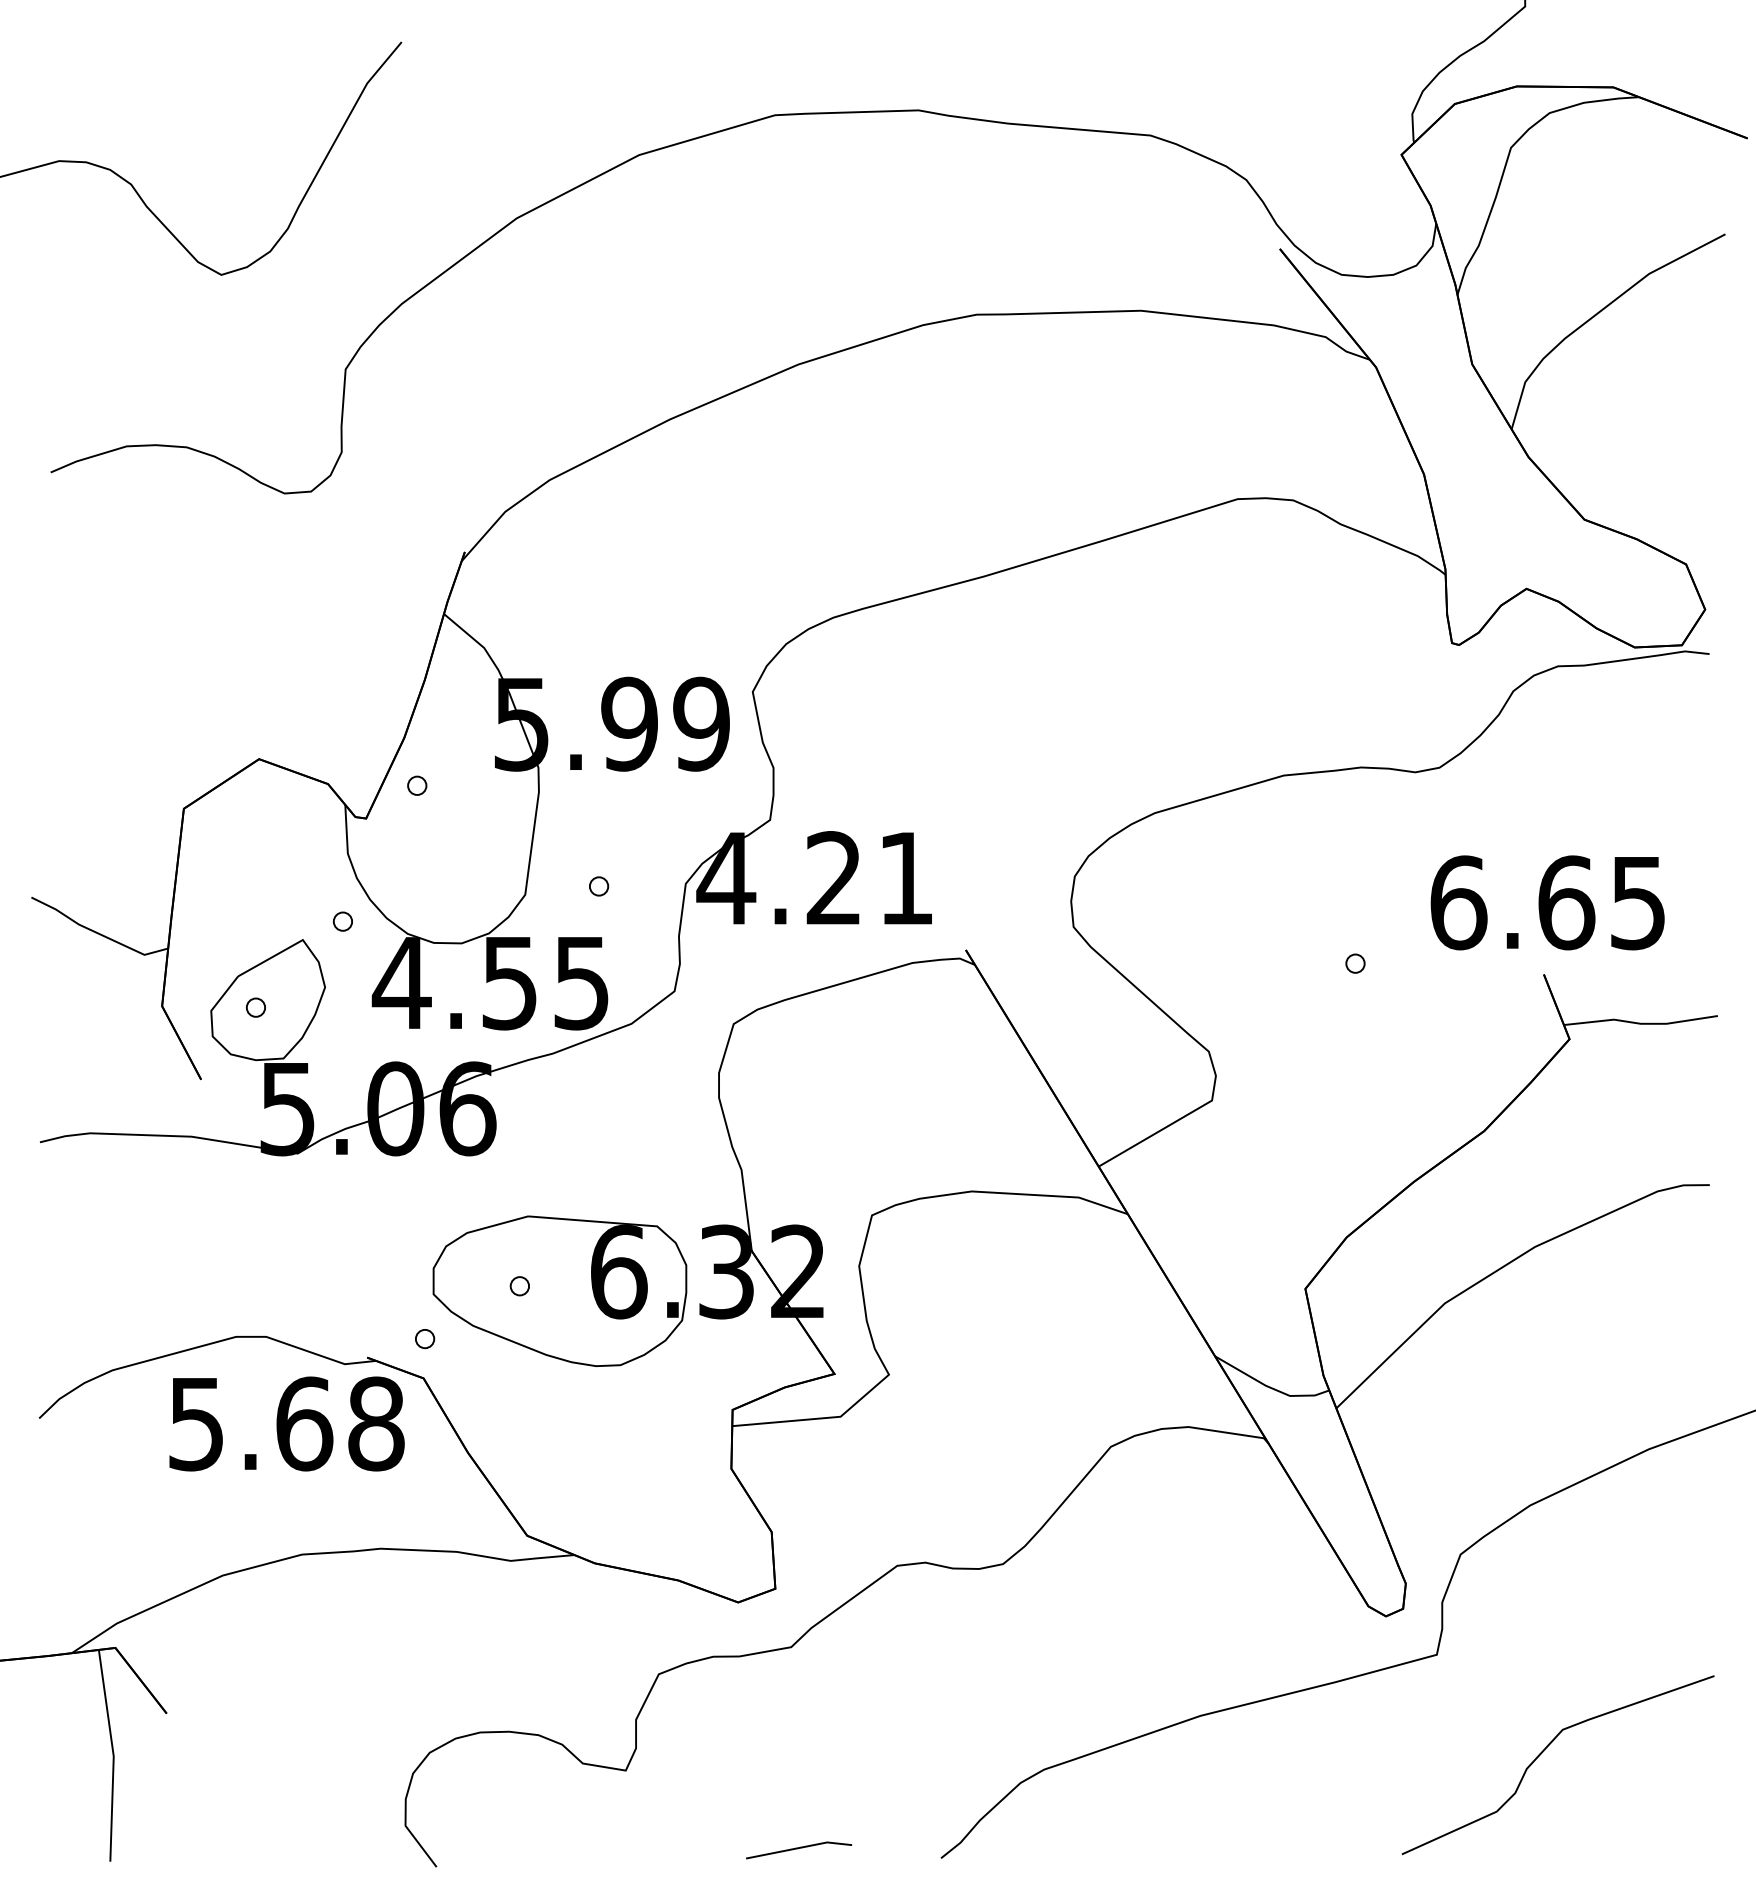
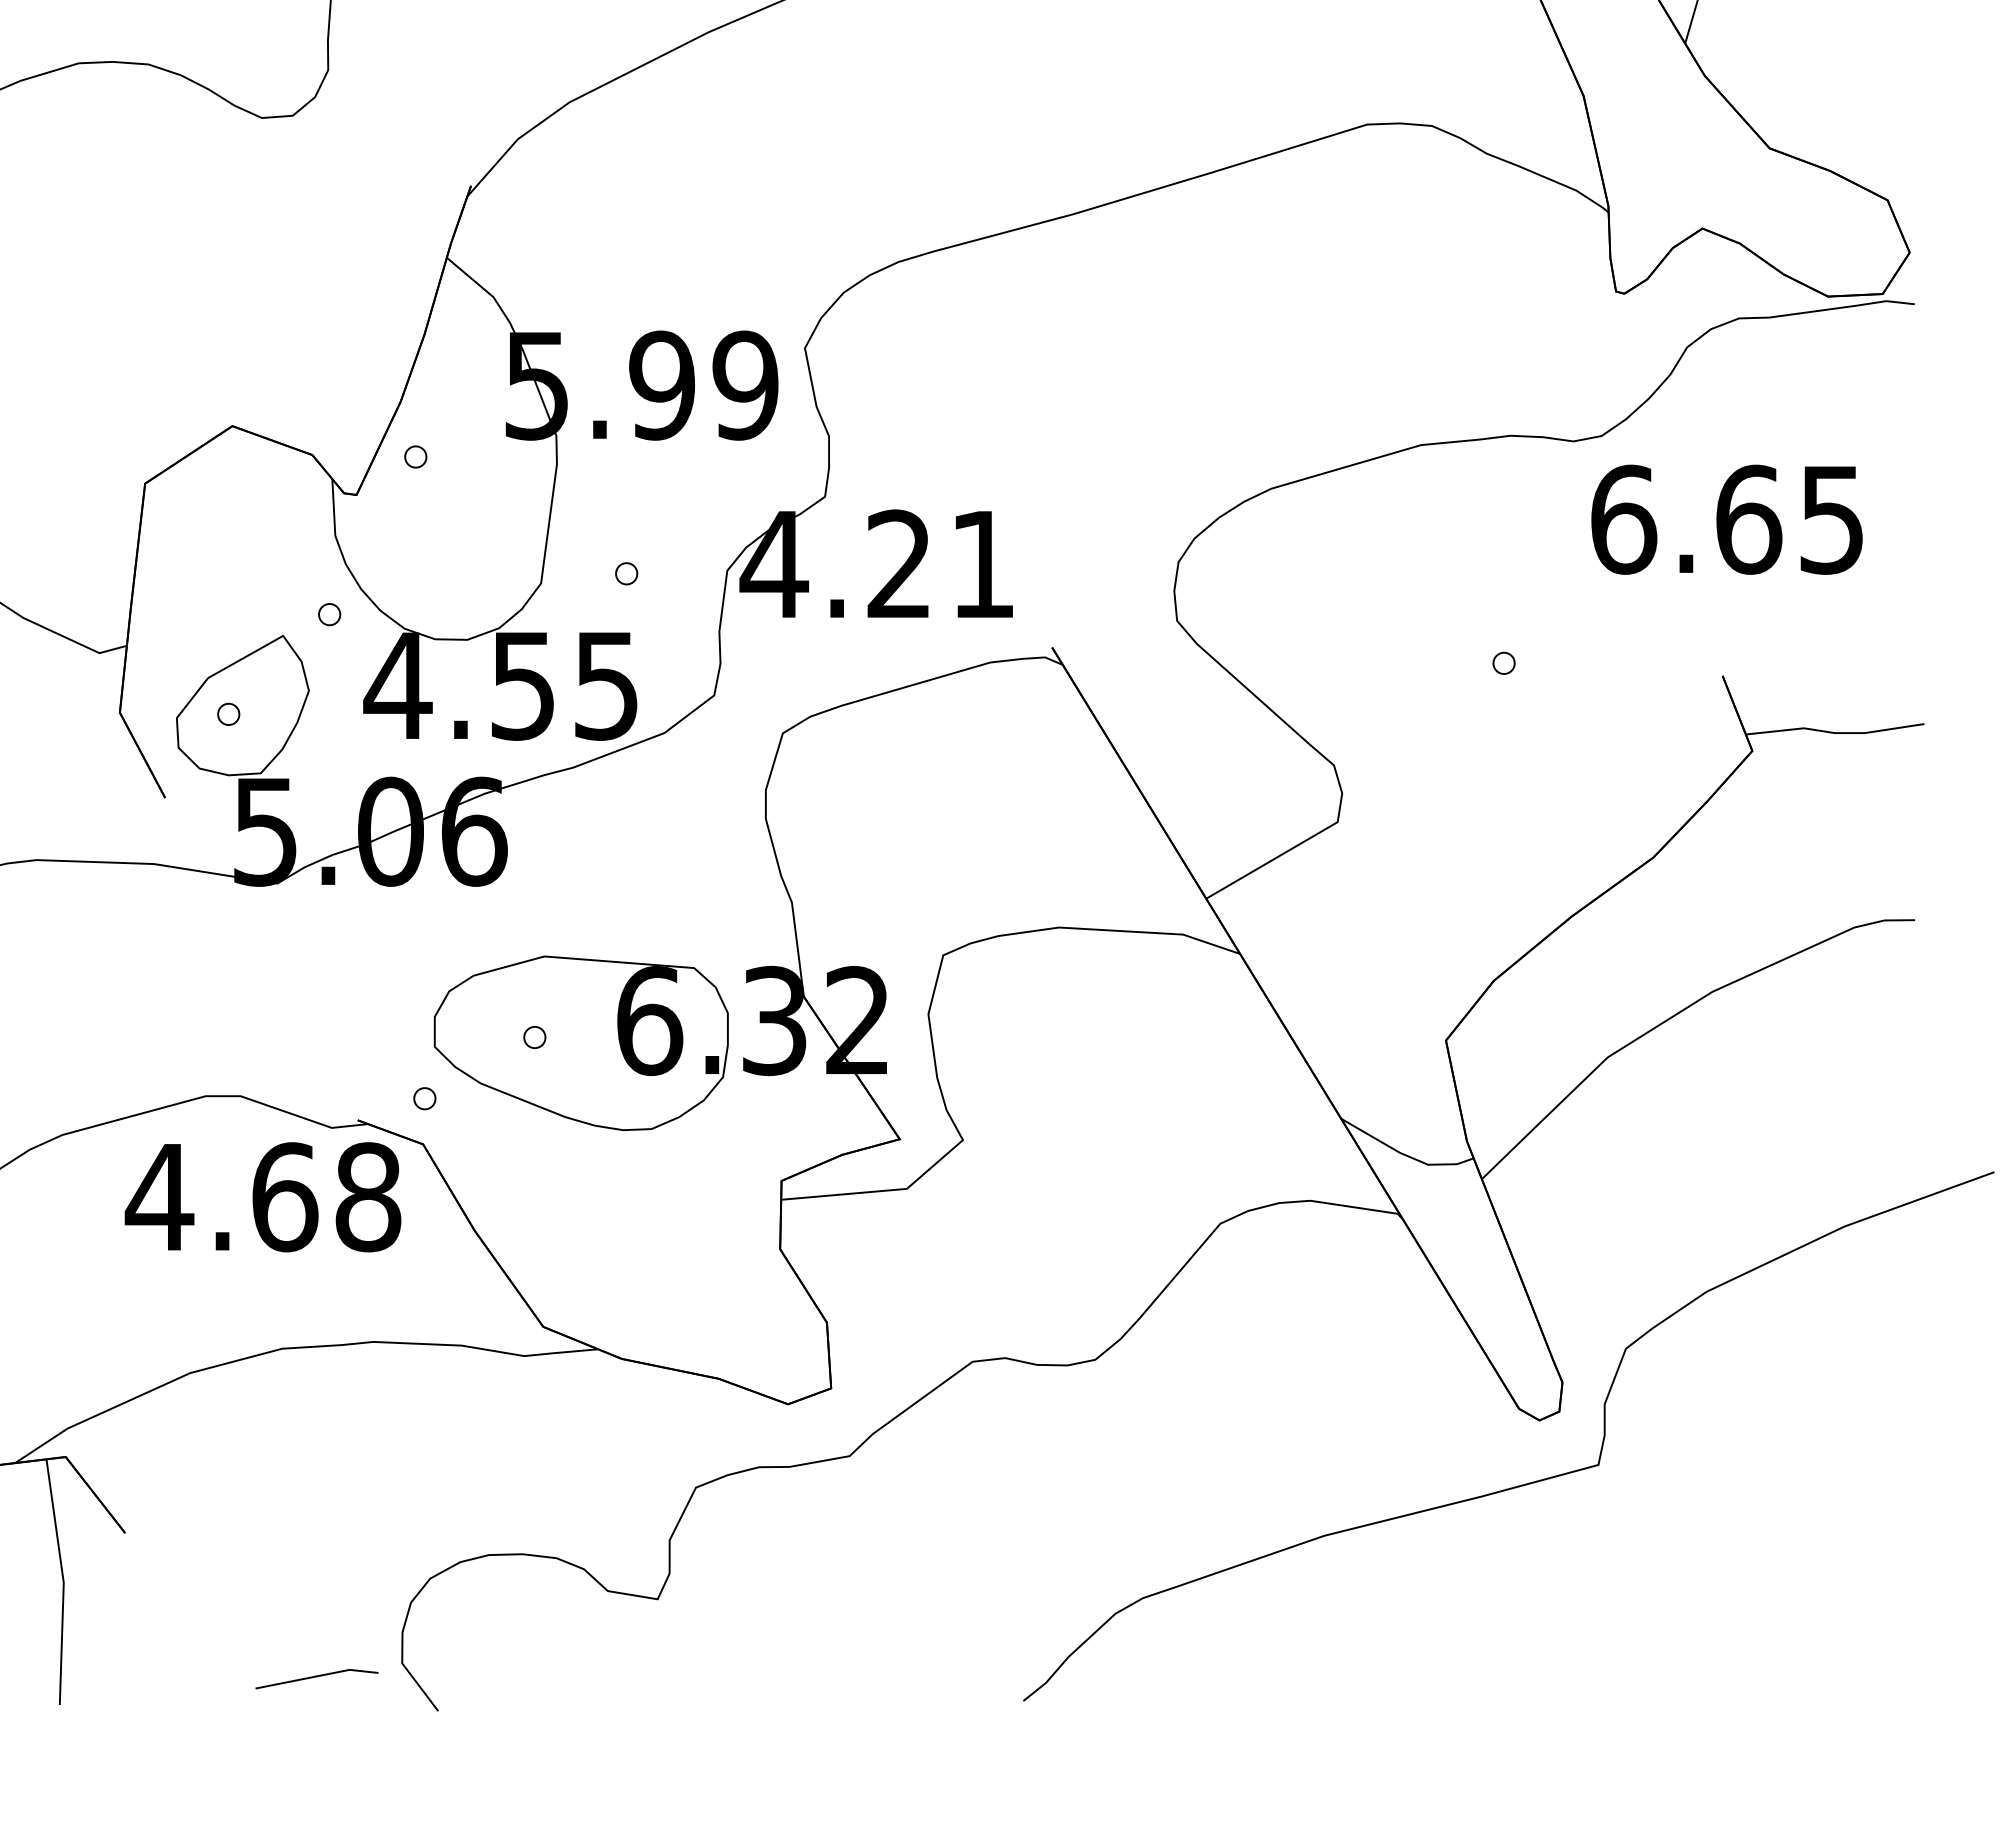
text: (1547, 902) -> (1726, 519), moved
text: (196, 1424) -> (159, 1197), 5.68 -> 4.68
curve: (1544, 1751) -> (1723, 1577), removed
line: (798, 1849) -> (316, 1678), moved

